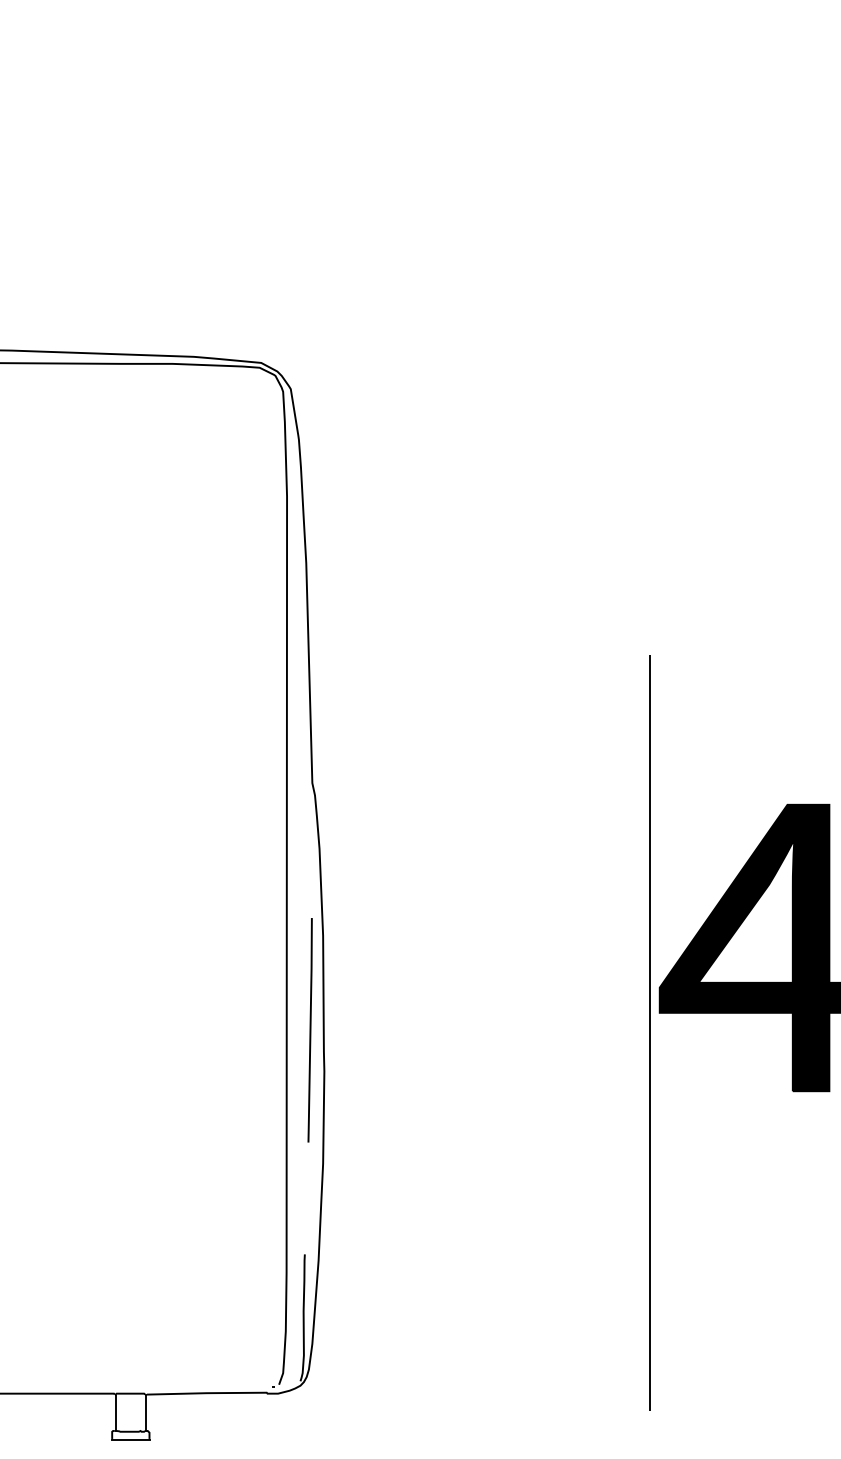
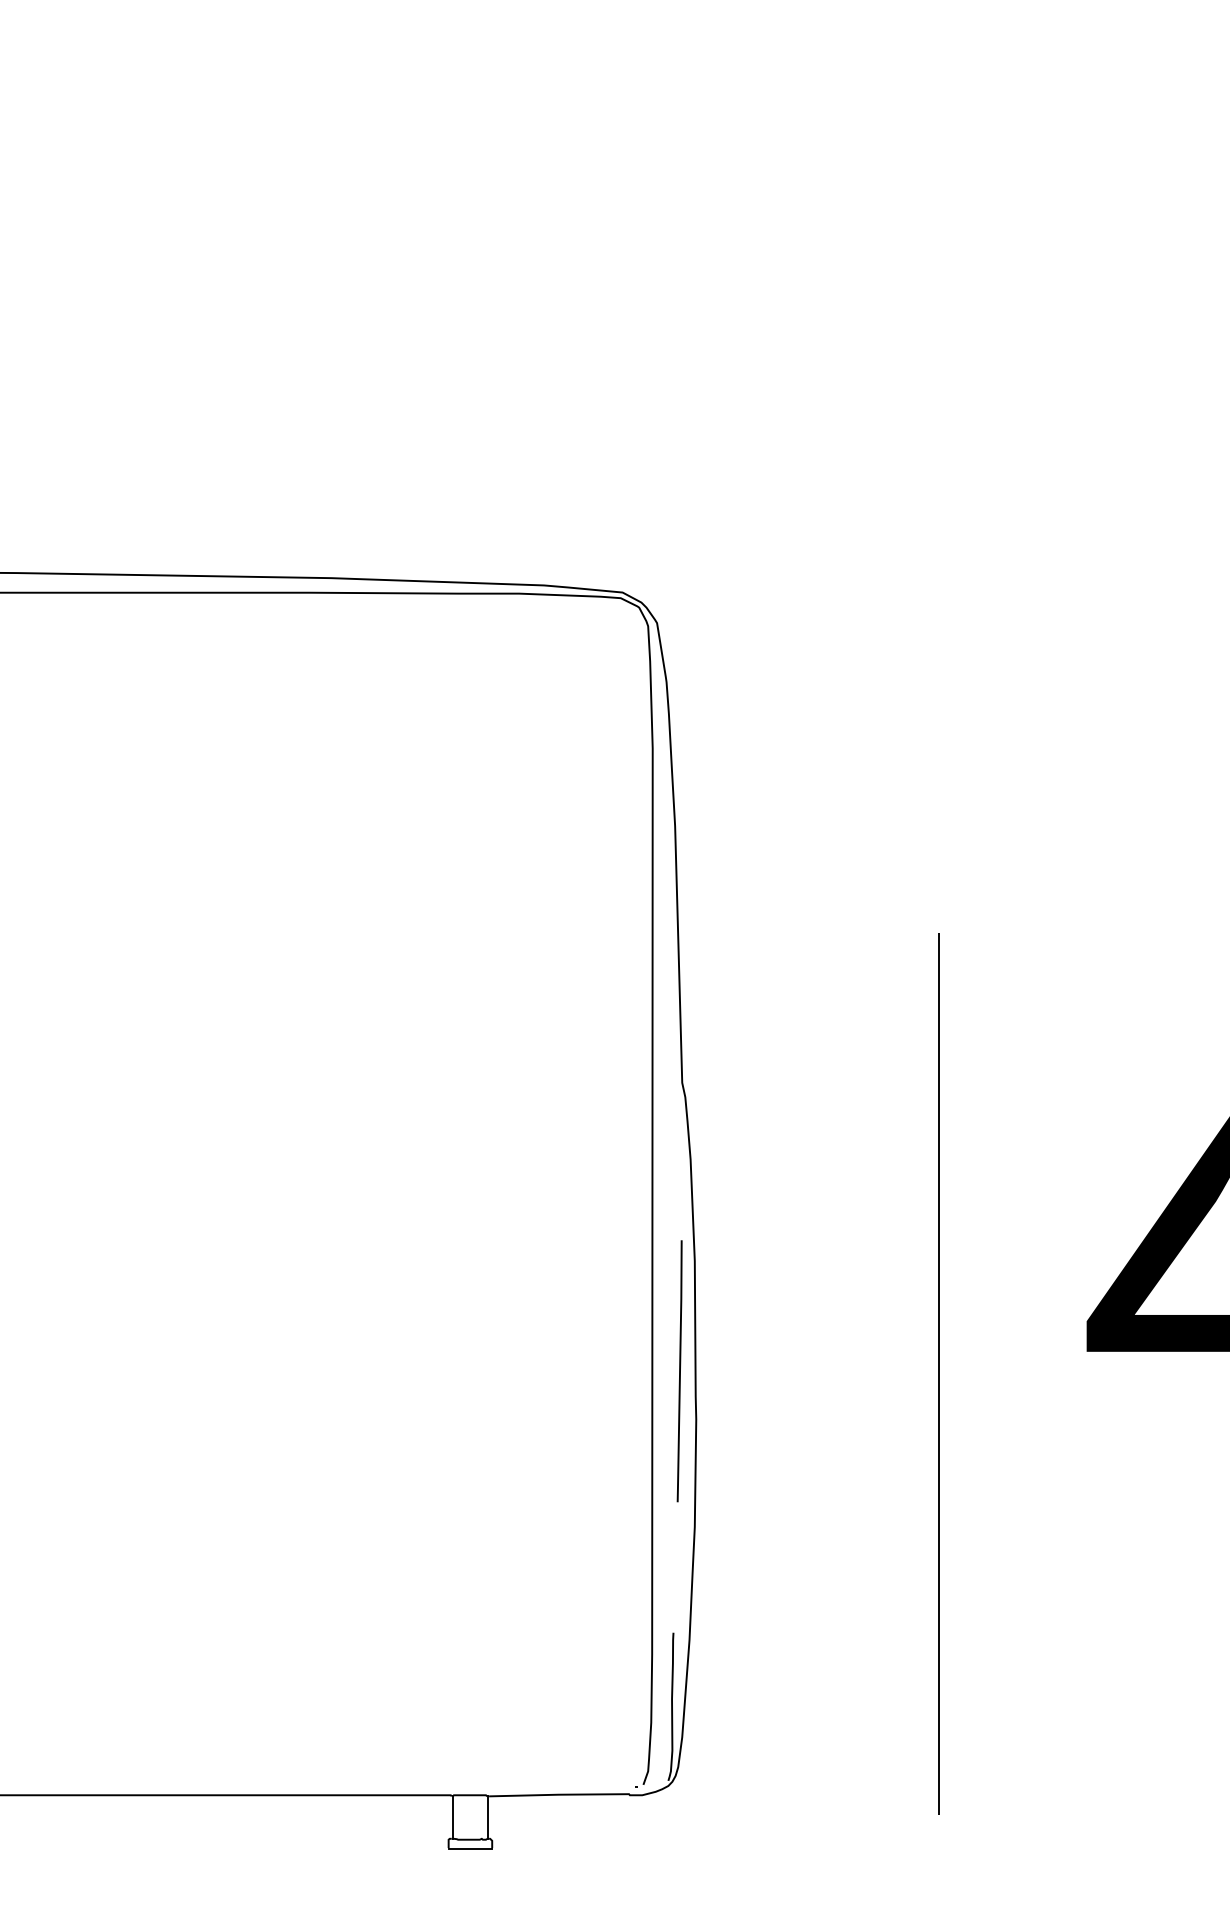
line: (650, 1032) -> (938, 1373), moved

